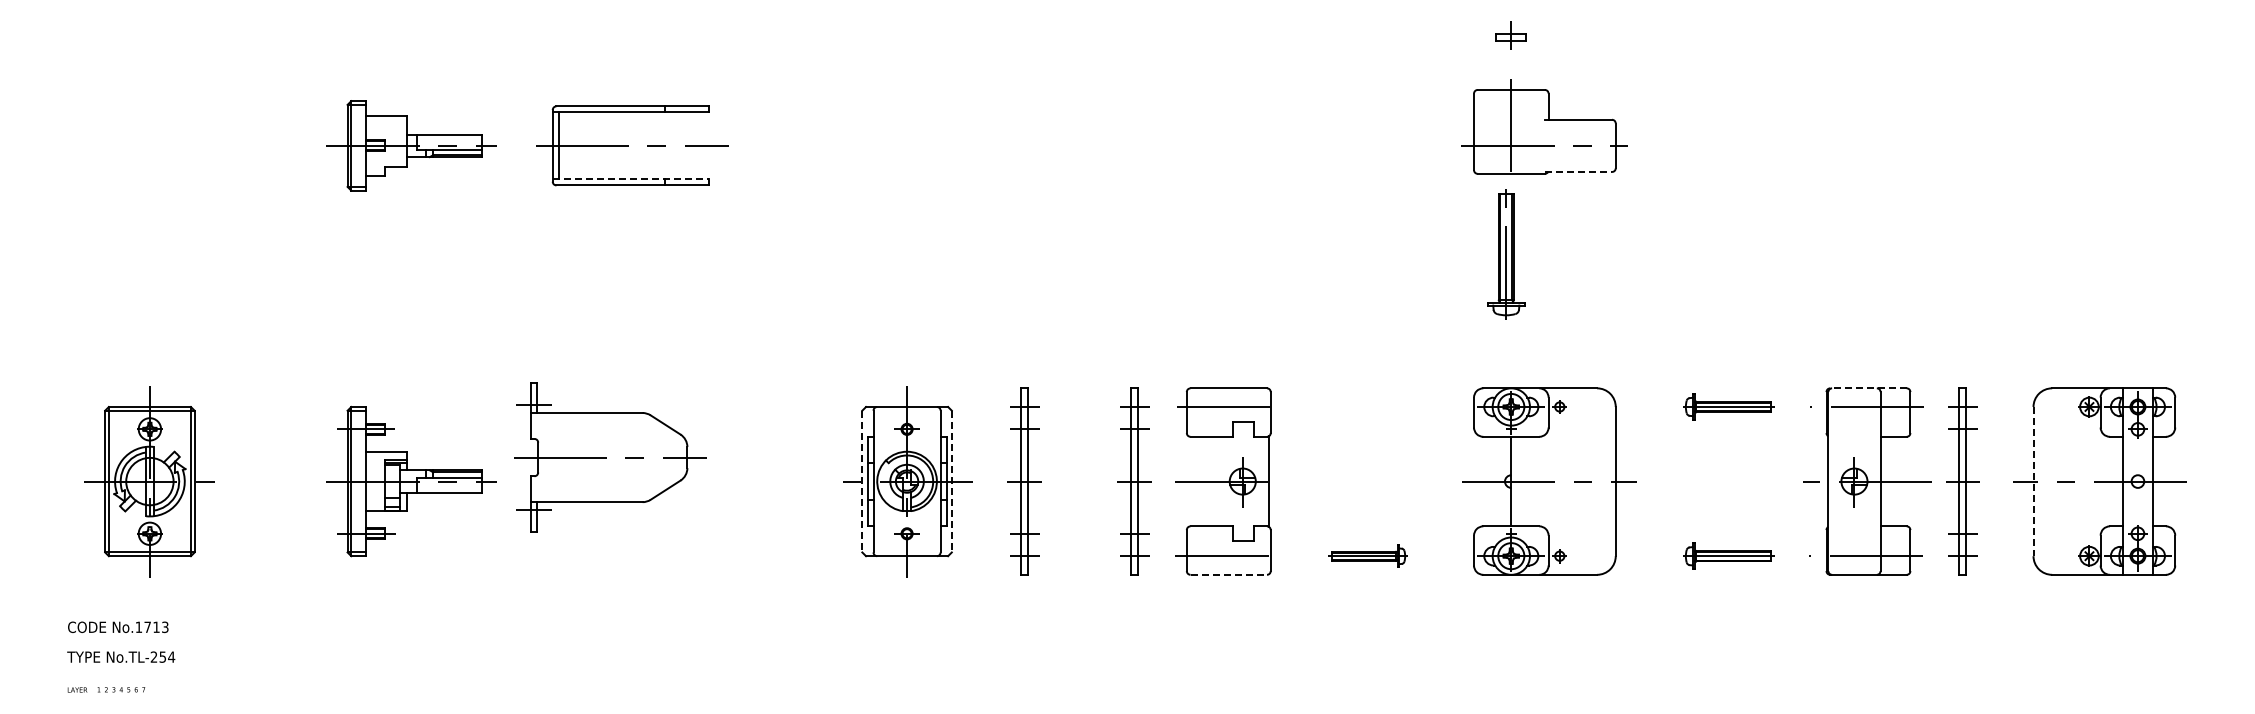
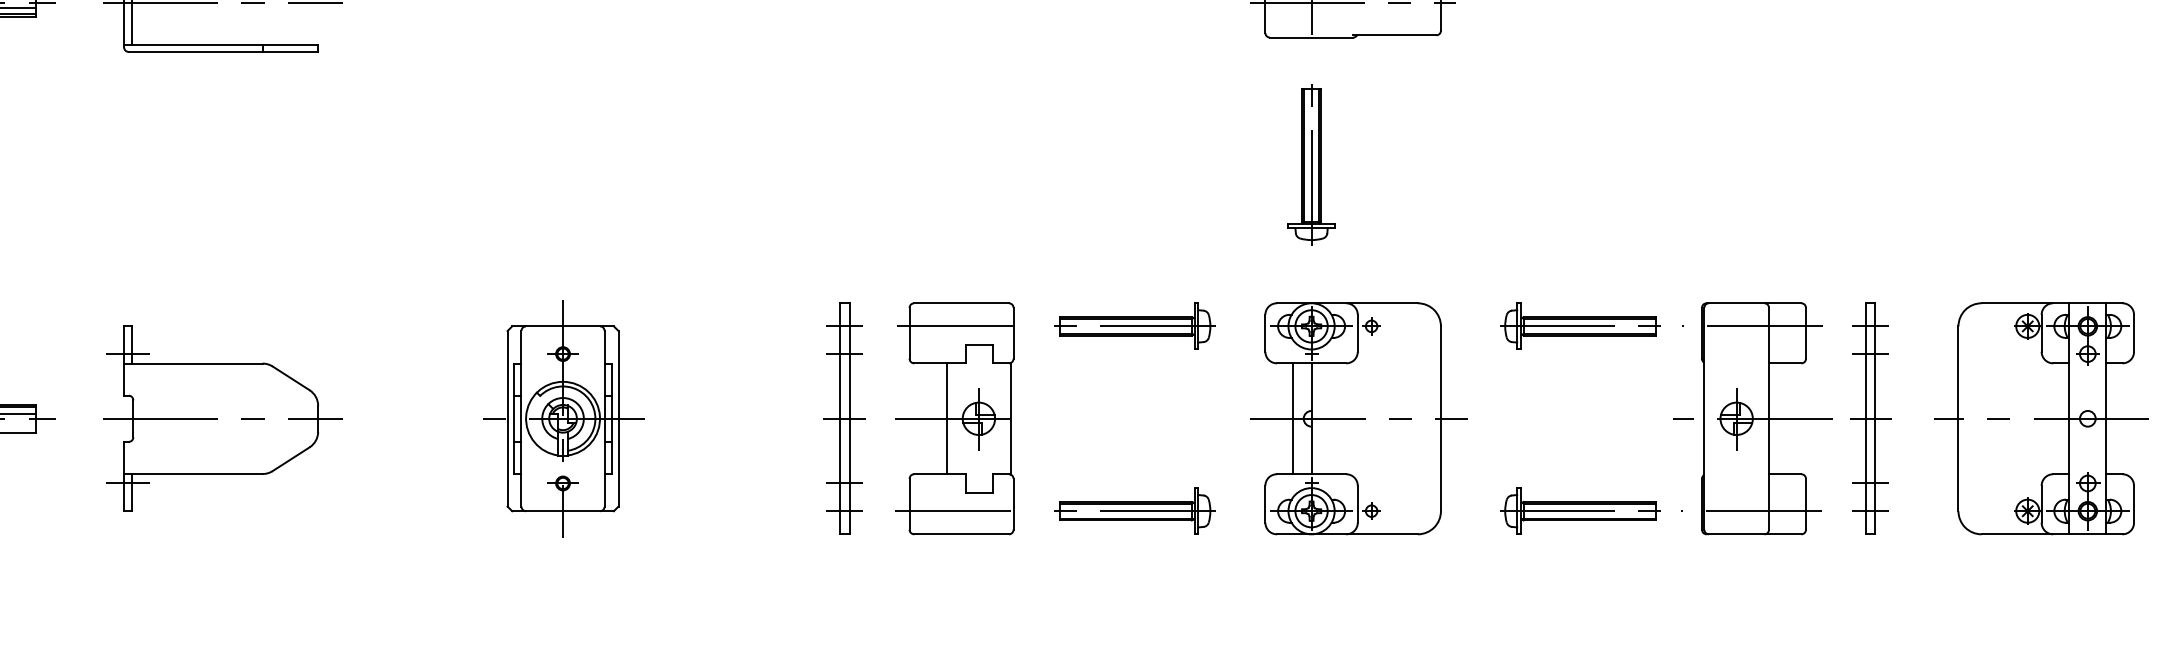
line: (1578, 172) -> (1394, 35), dashed -> solid
line: (631, 179) -> (221, 44), dashed -> solid
part: (1506, 254) -> (1311, 164), moved
line: (1867, 388) -> (1752, 303), dashed -> solid
part: (1368, 406) -> (1134, 325), added
part: (1728, 406) -> (1580, 325), size x1.43
part: (610, 457) -> (222, 418), moved
line: (862, 481) -> (507, 418), dashed -> solid
line: (951, 481) -> (618, 418), dashed -> solid
part: (1024, 481) -> (708, 418), removed
line: (1216, 481) -> (946, 418), added
line: (1496, 481) -> (1293, 418), added
line: (2033, 481) -> (1958, 418), dashed -> solid
part: (1368, 556) -> (1134, 511), size x1.67
part: (1728, 556) -> (1580, 511), size x1.43
line: (1229, 574) -> (962, 533), dashed -> solid

